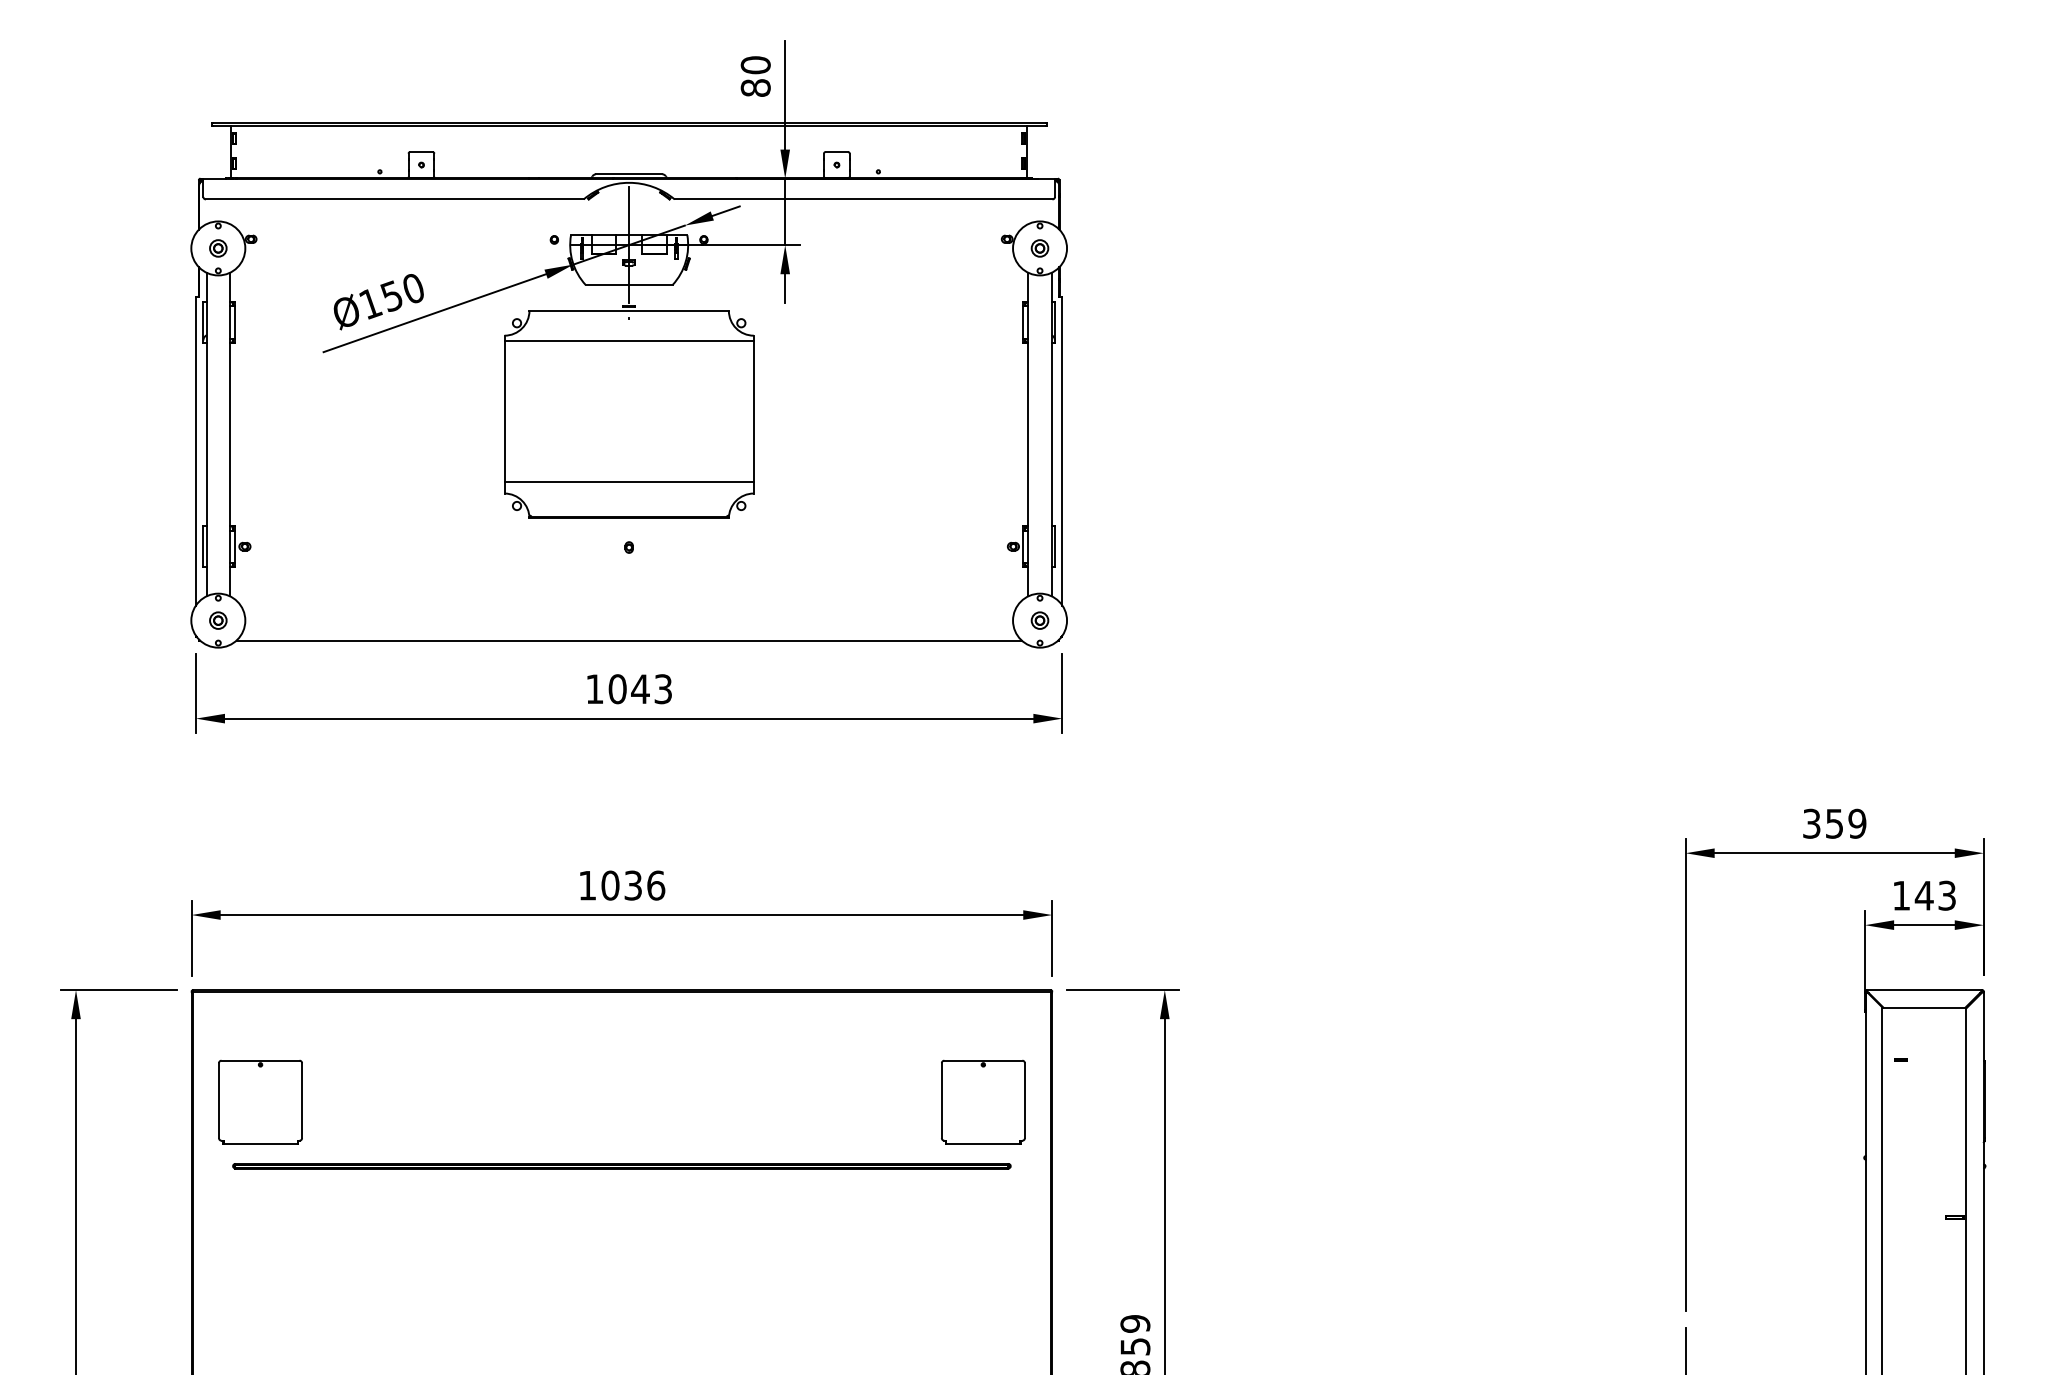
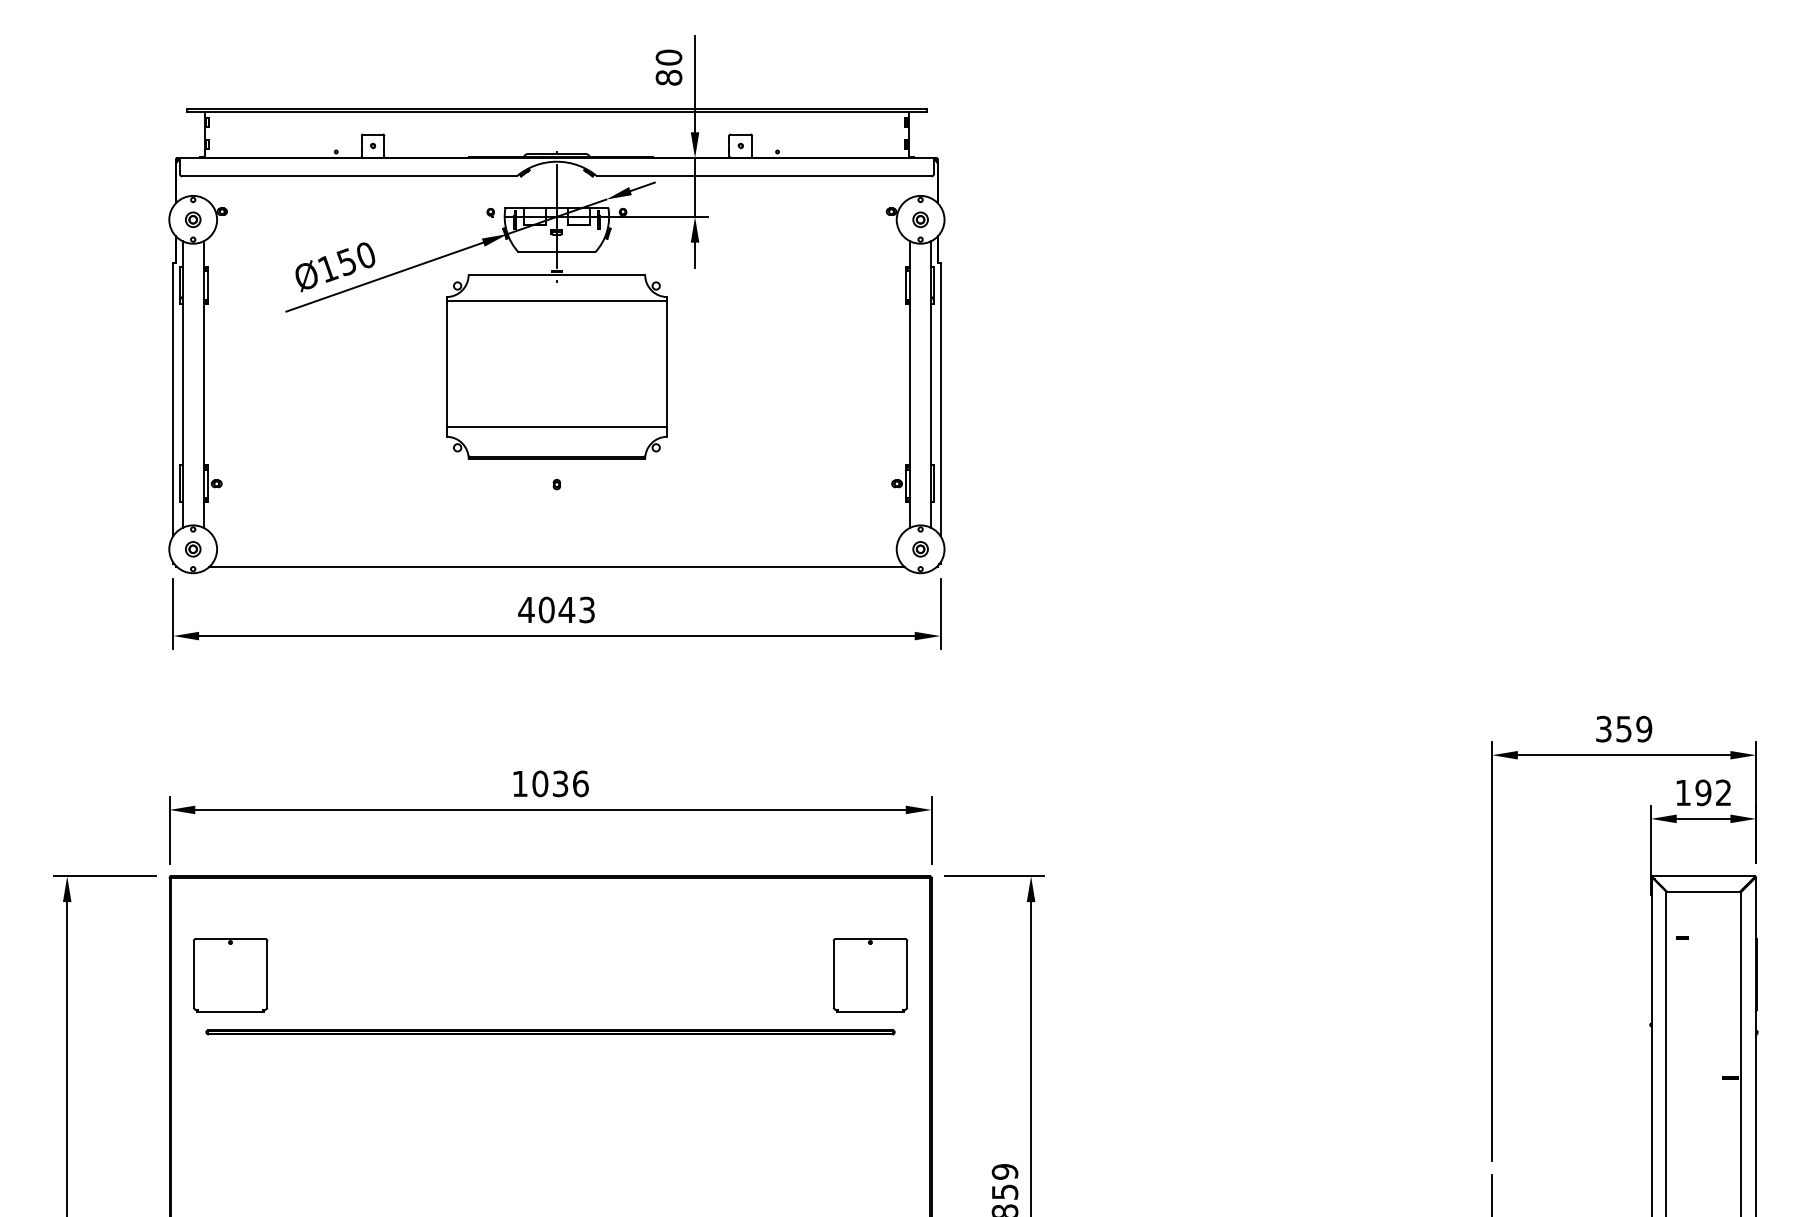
text: (594, 688) -> (526, 609), 1043 -> 4043
text: (1935, 895) -> (1713, 792), 143 -> 192

